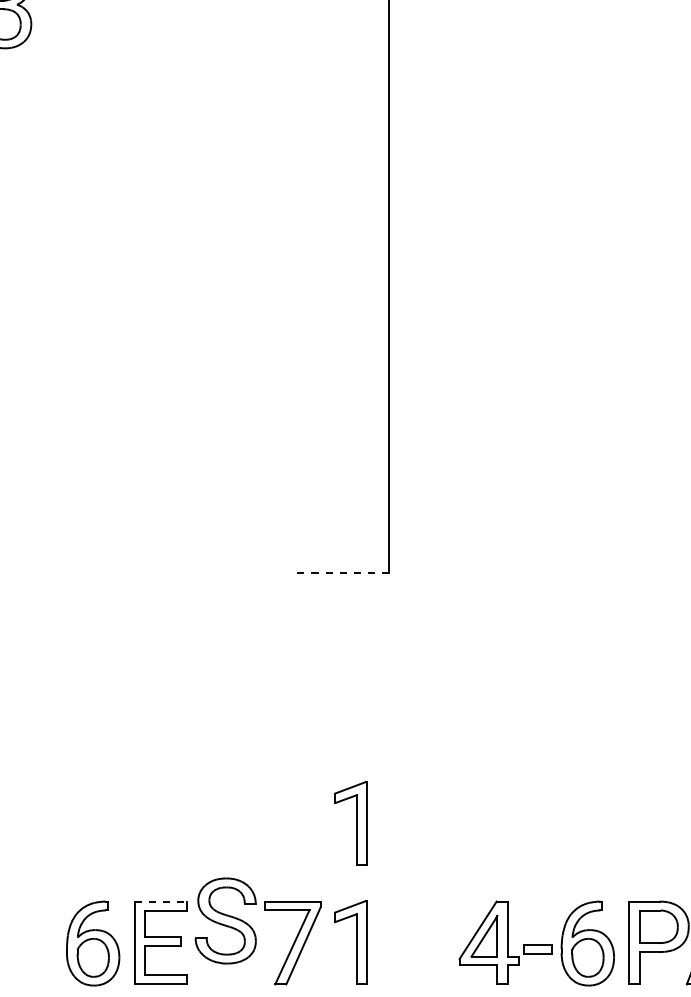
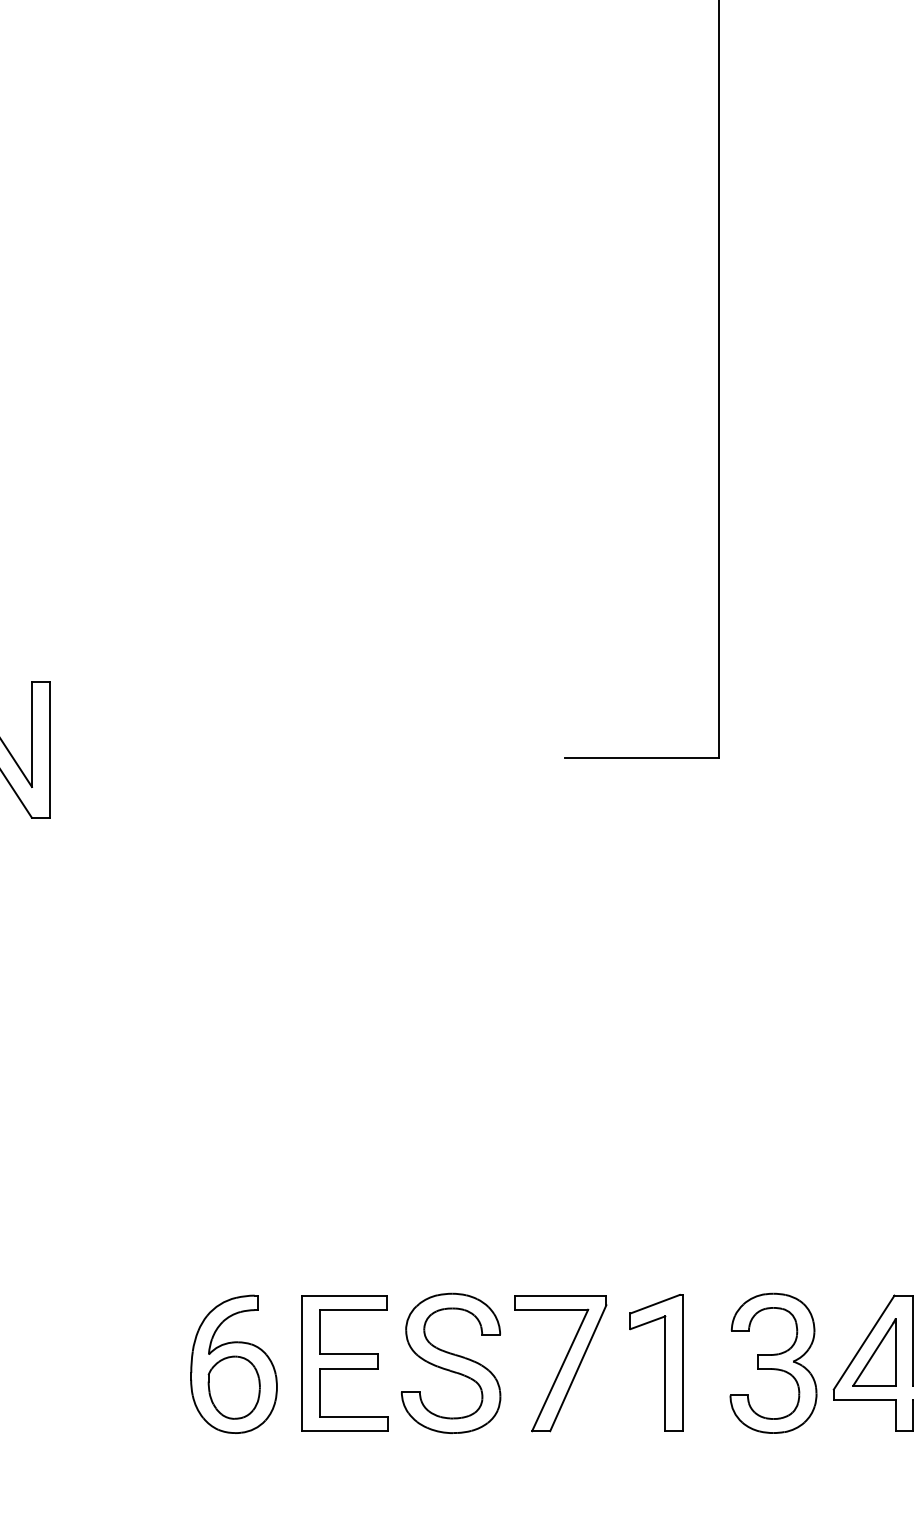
line: (342, 572) -> (642, 757), dashed -> solid
part: (350, 823) -> (655, 1167), removed
line: (161, 901) -> (345, 1295), dashed -> solid
part: (225, 920) -> (450, 1362), moved
part: (422, 942) -> (773, 1362), added

